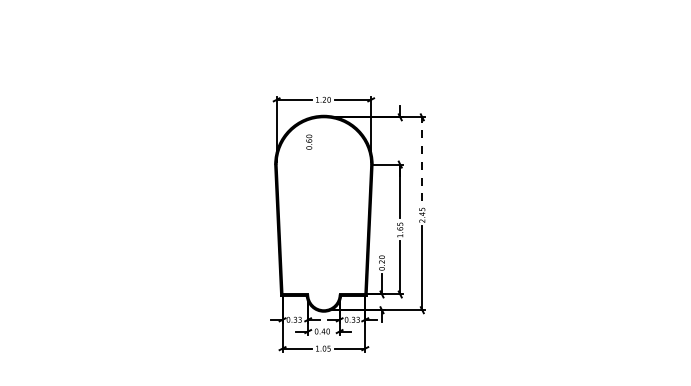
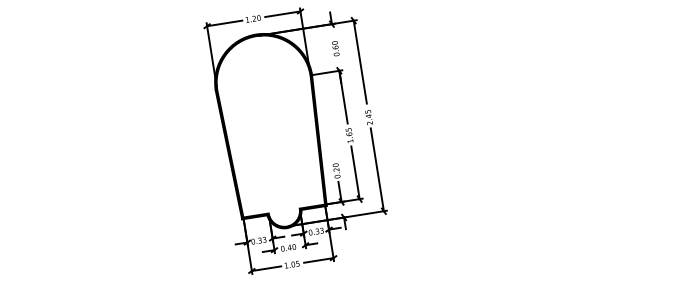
text: (309, 141) -> (335, 48), moved
line: (422, 159) -> (360, 62), dashed -> solid

